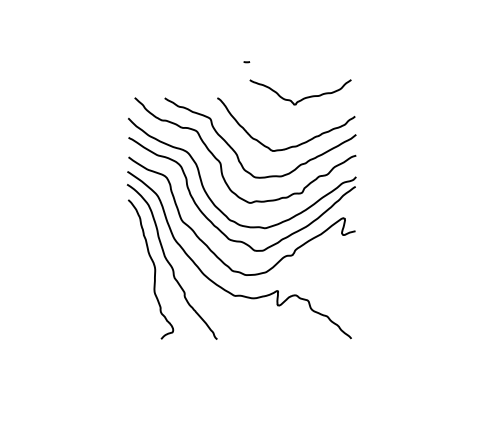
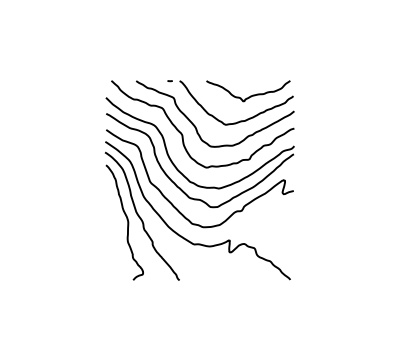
curve: (246, 62) -> (169, 81), moved
curve: (303, 97) -> (250, 95), moved

